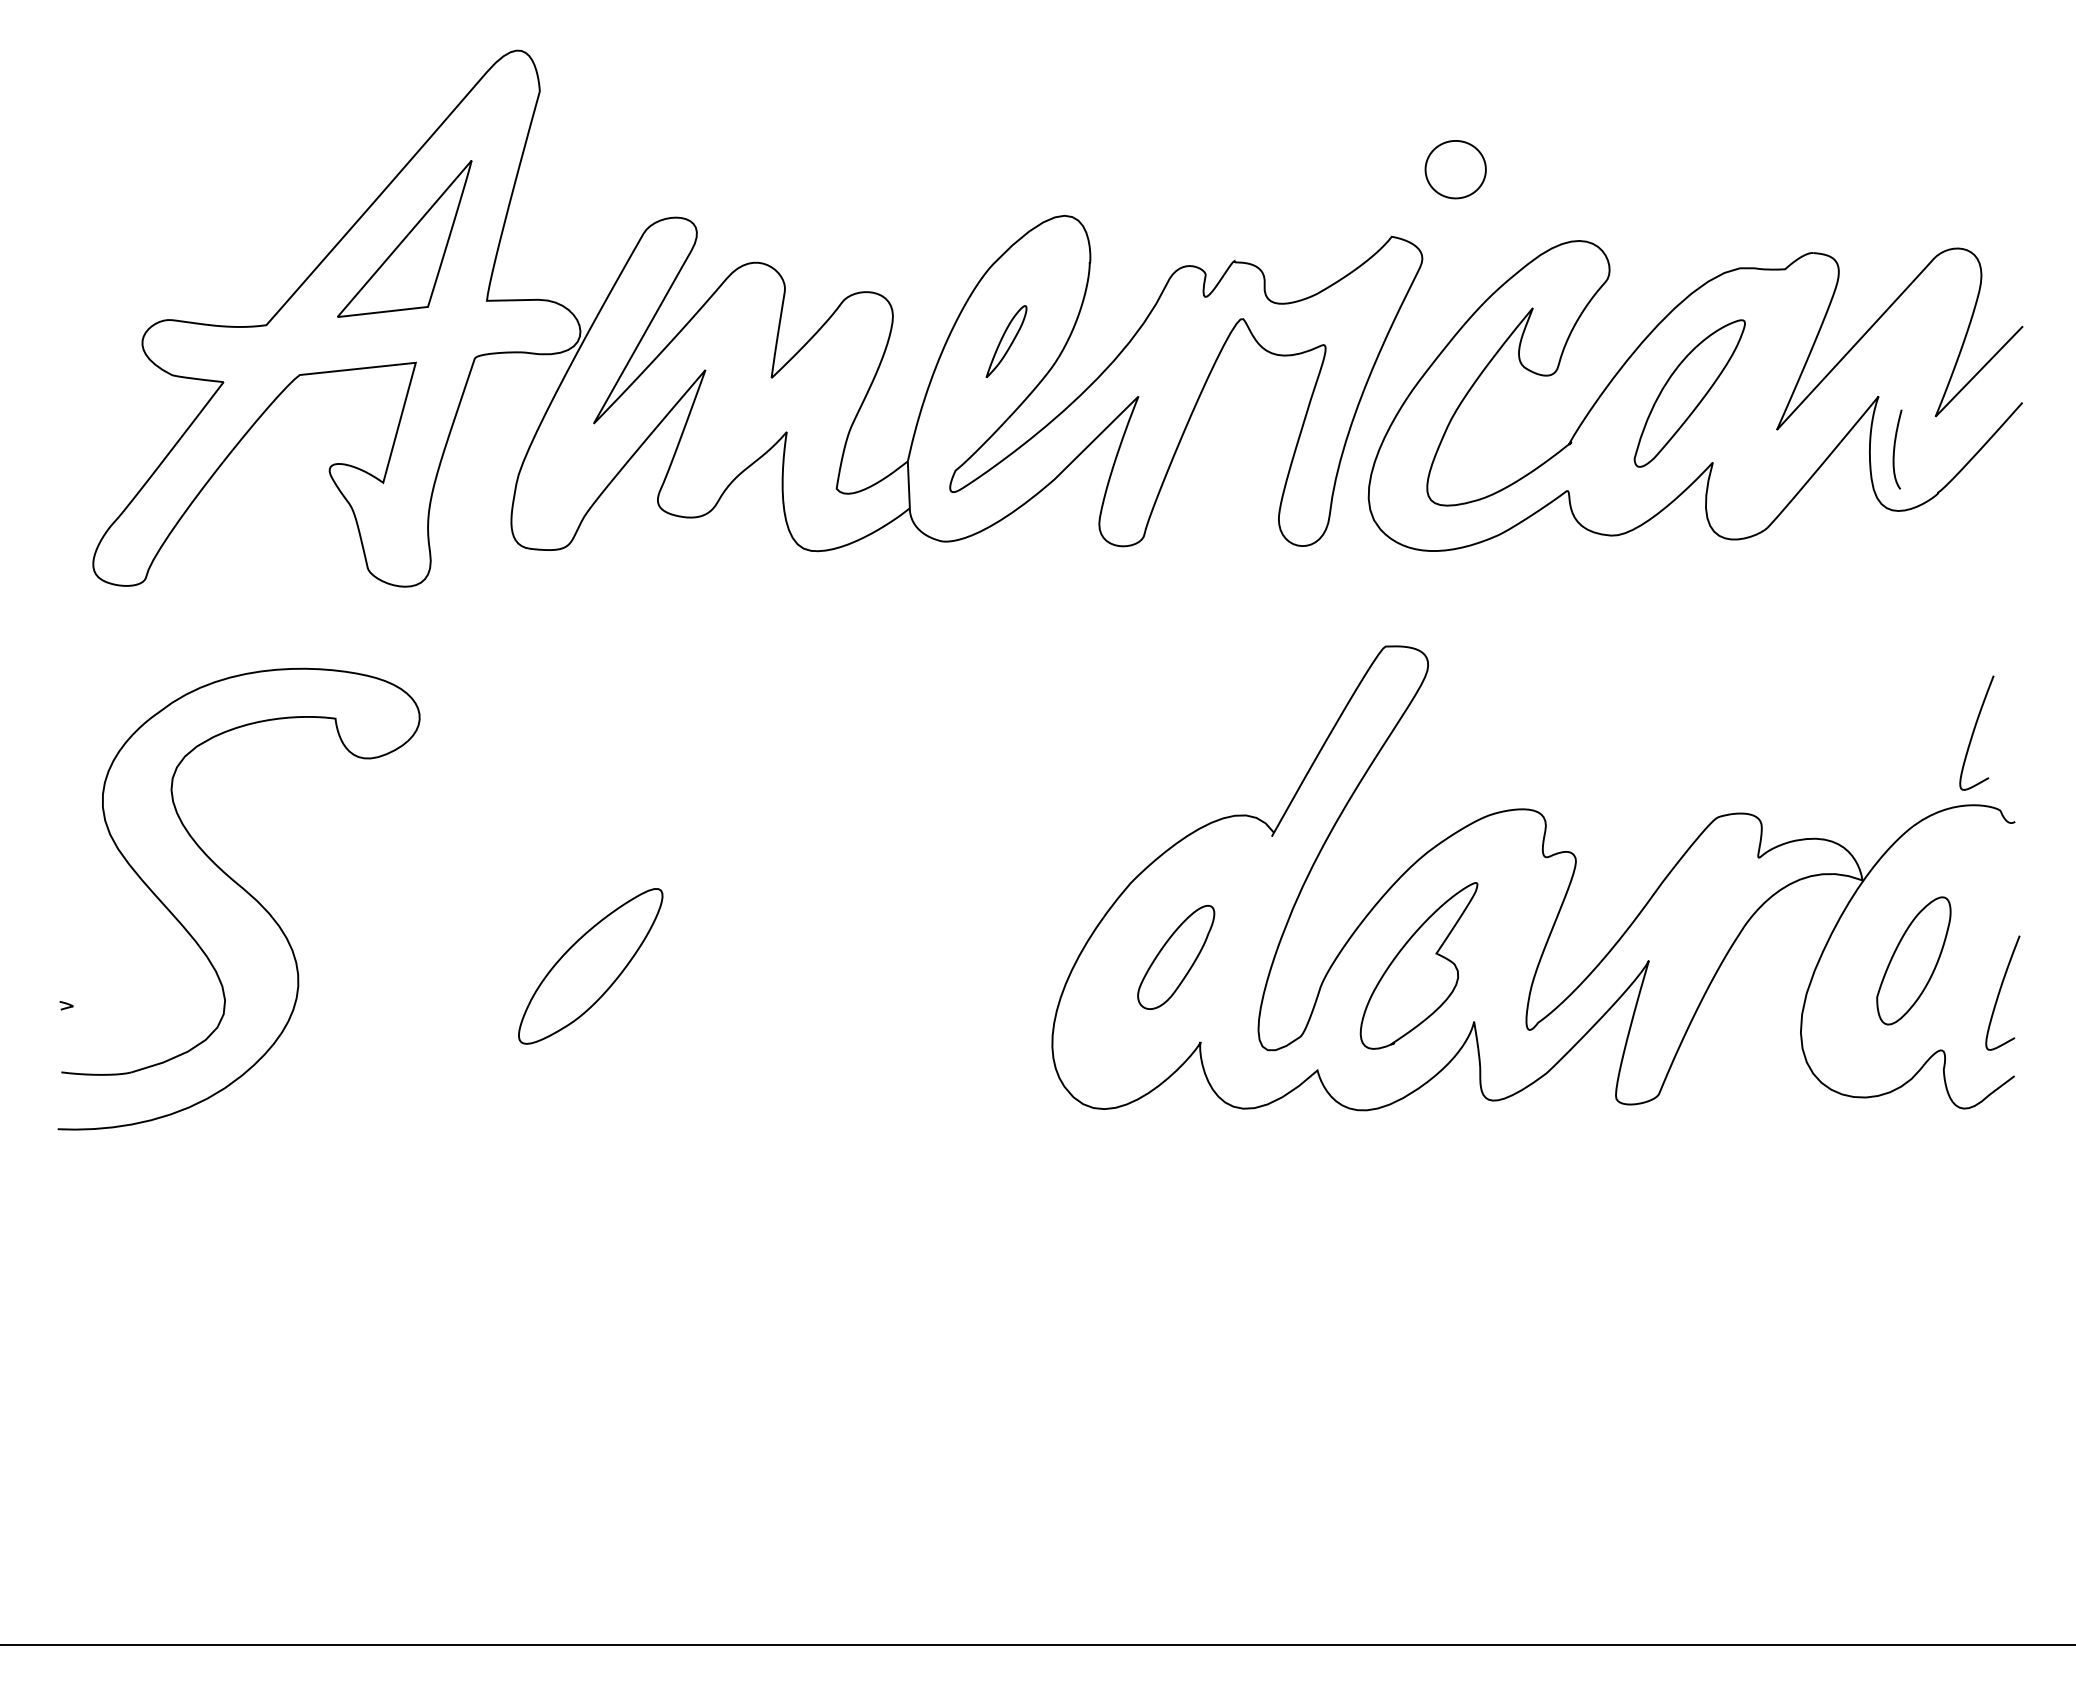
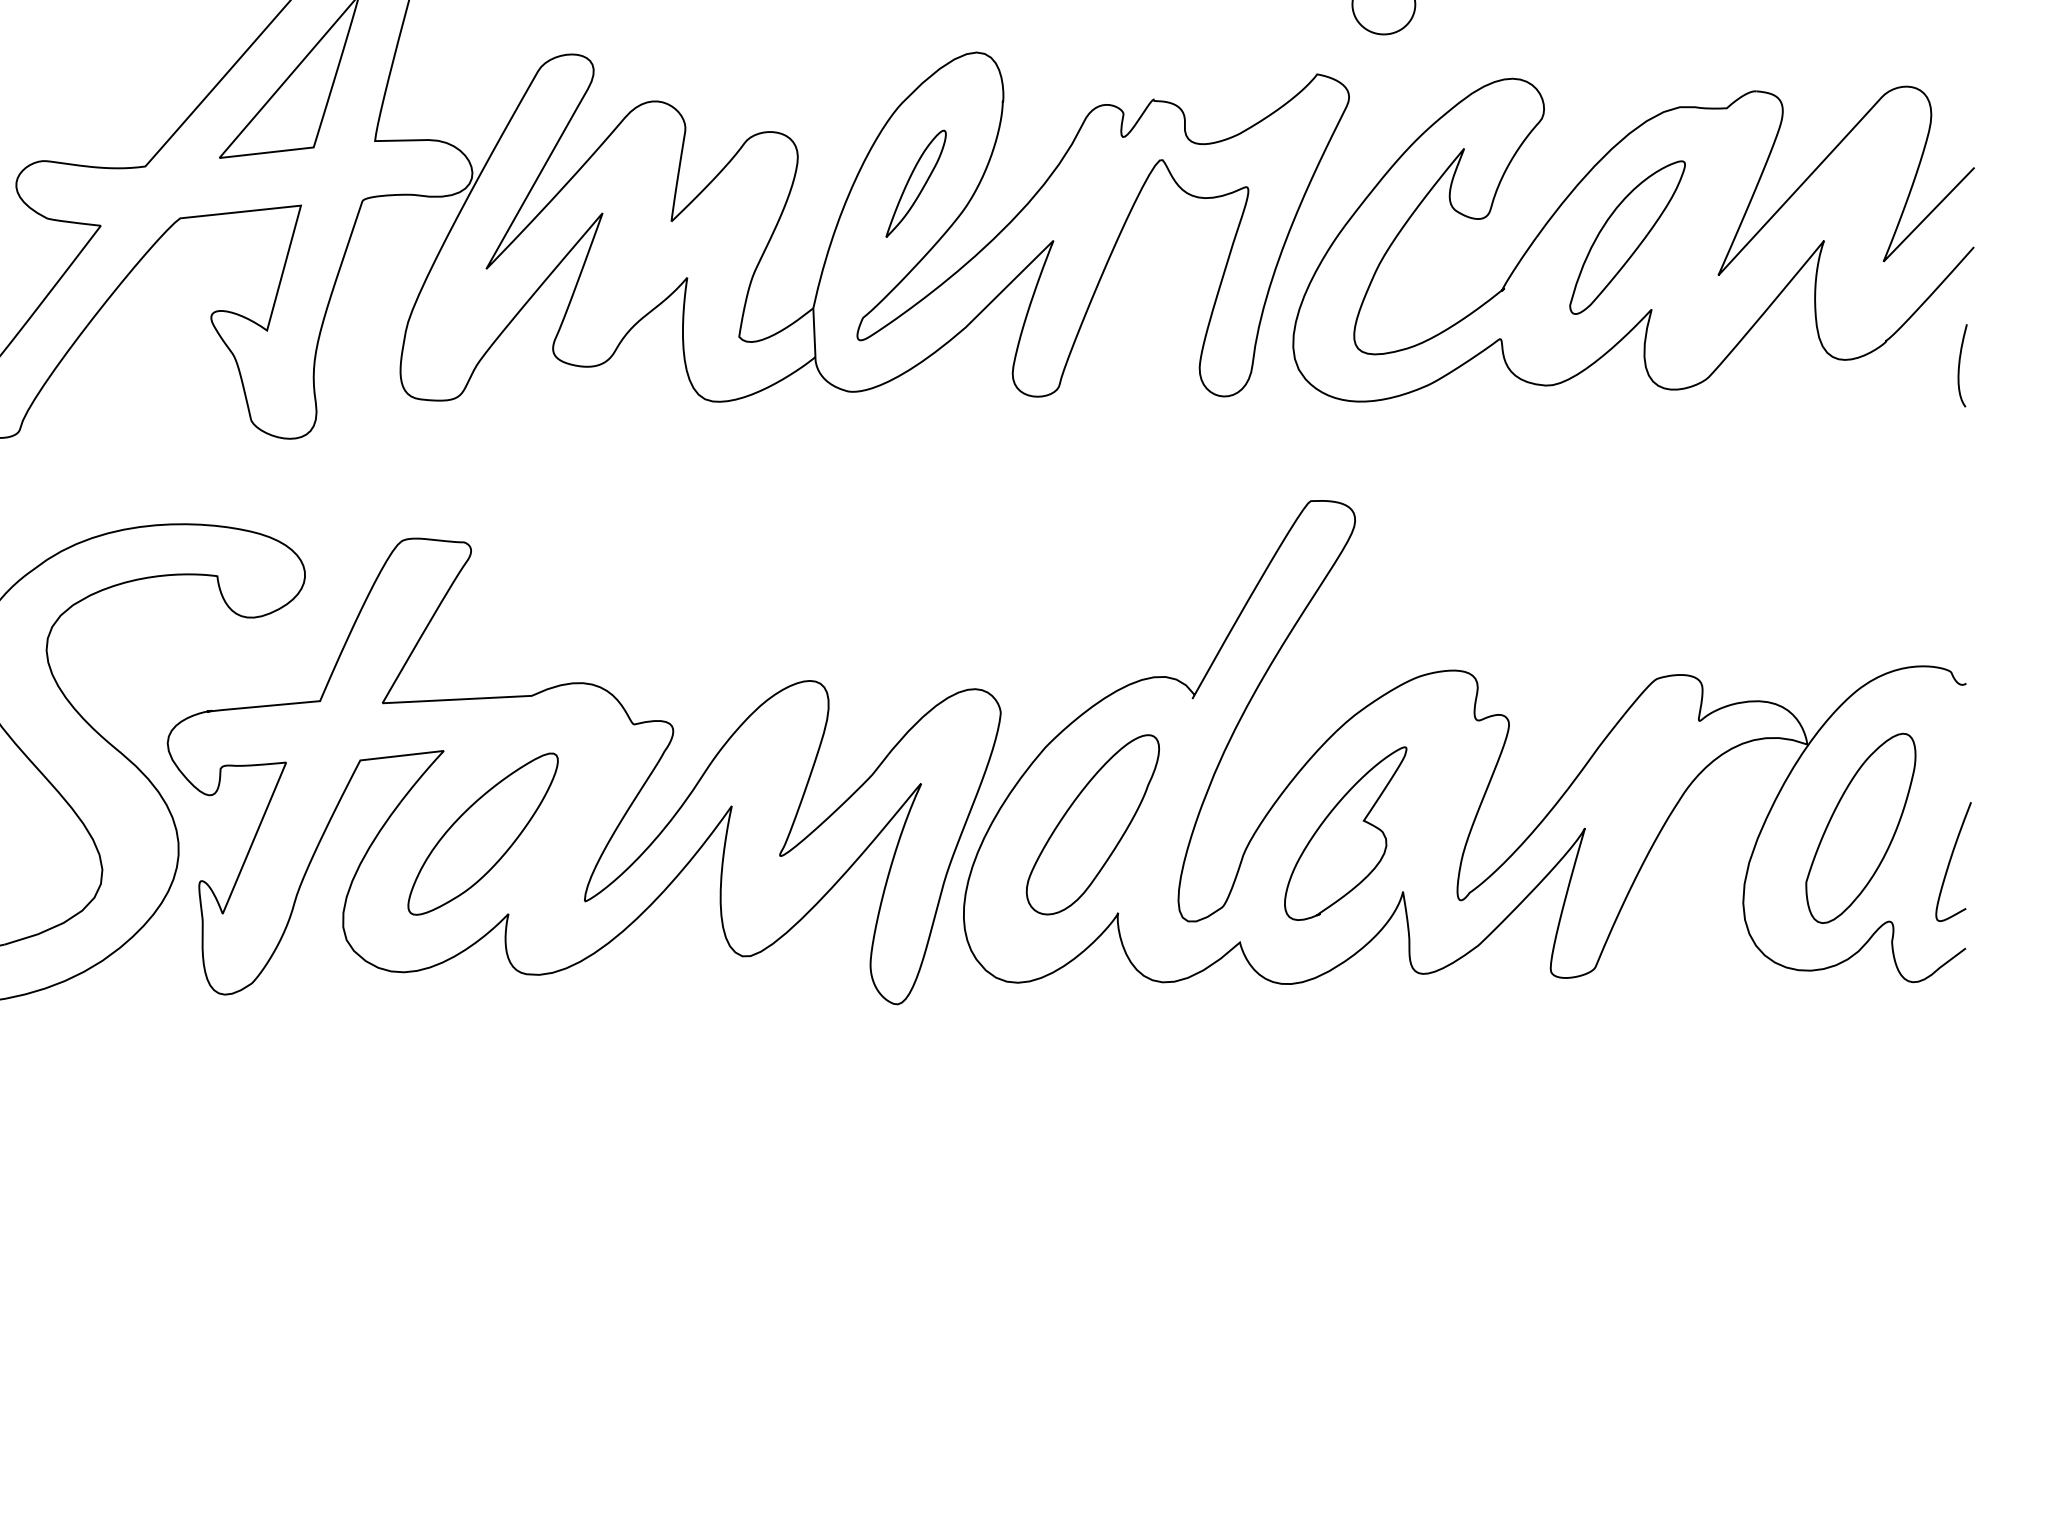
part: (1006, 341) -> (916, 183), size x1.43
curve: (1895, 449) -> (1960, 365), moved
curve: (1974, 732) -> (1924, 590), removed
part: (687, 905) -> (583, 770), added
part: (1175, 957) -> (1092, 824), size x1.67
part: (1913, 960) -> (1860, 828), size x1.43

